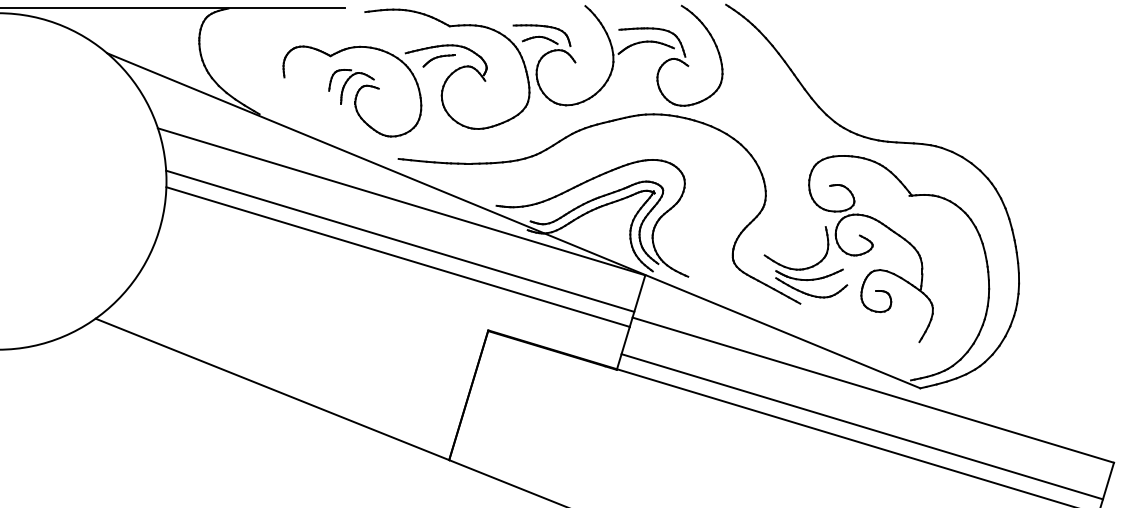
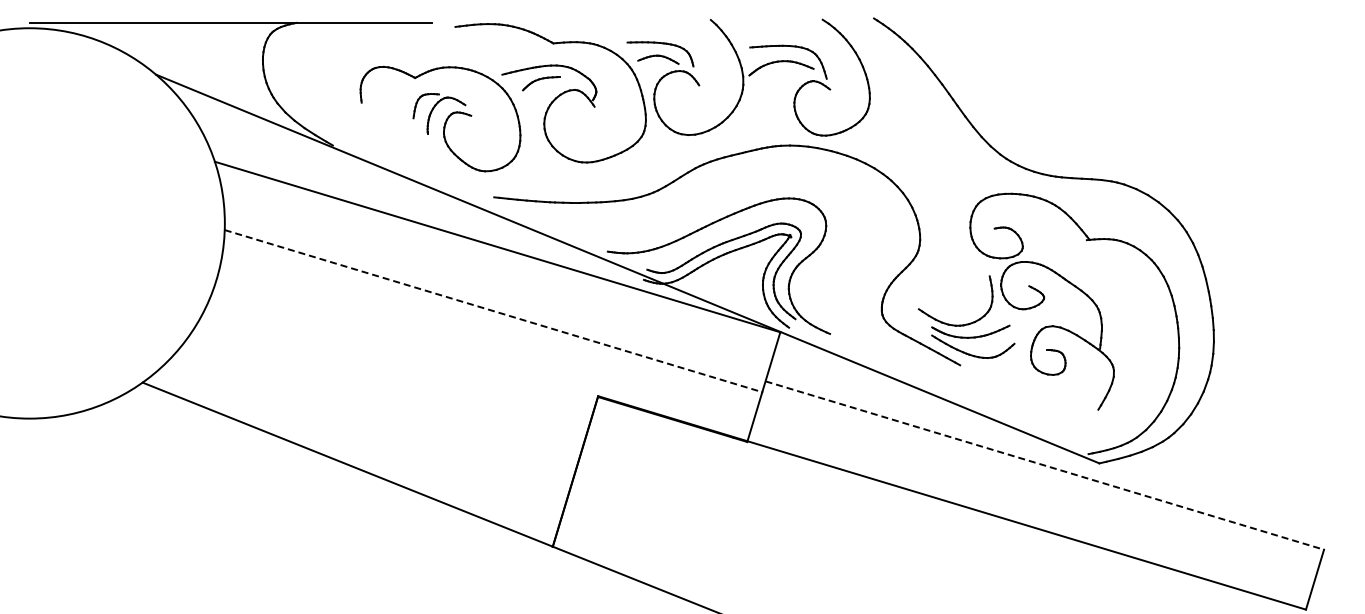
line: (399, 241) -> (495, 292), removed
line: (398, 257) -> (493, 311), solid -> dashed
line: (873, 390) -> (1044, 465), solid -> dashed
line: (861, 426) -> (1031, 507), removed

